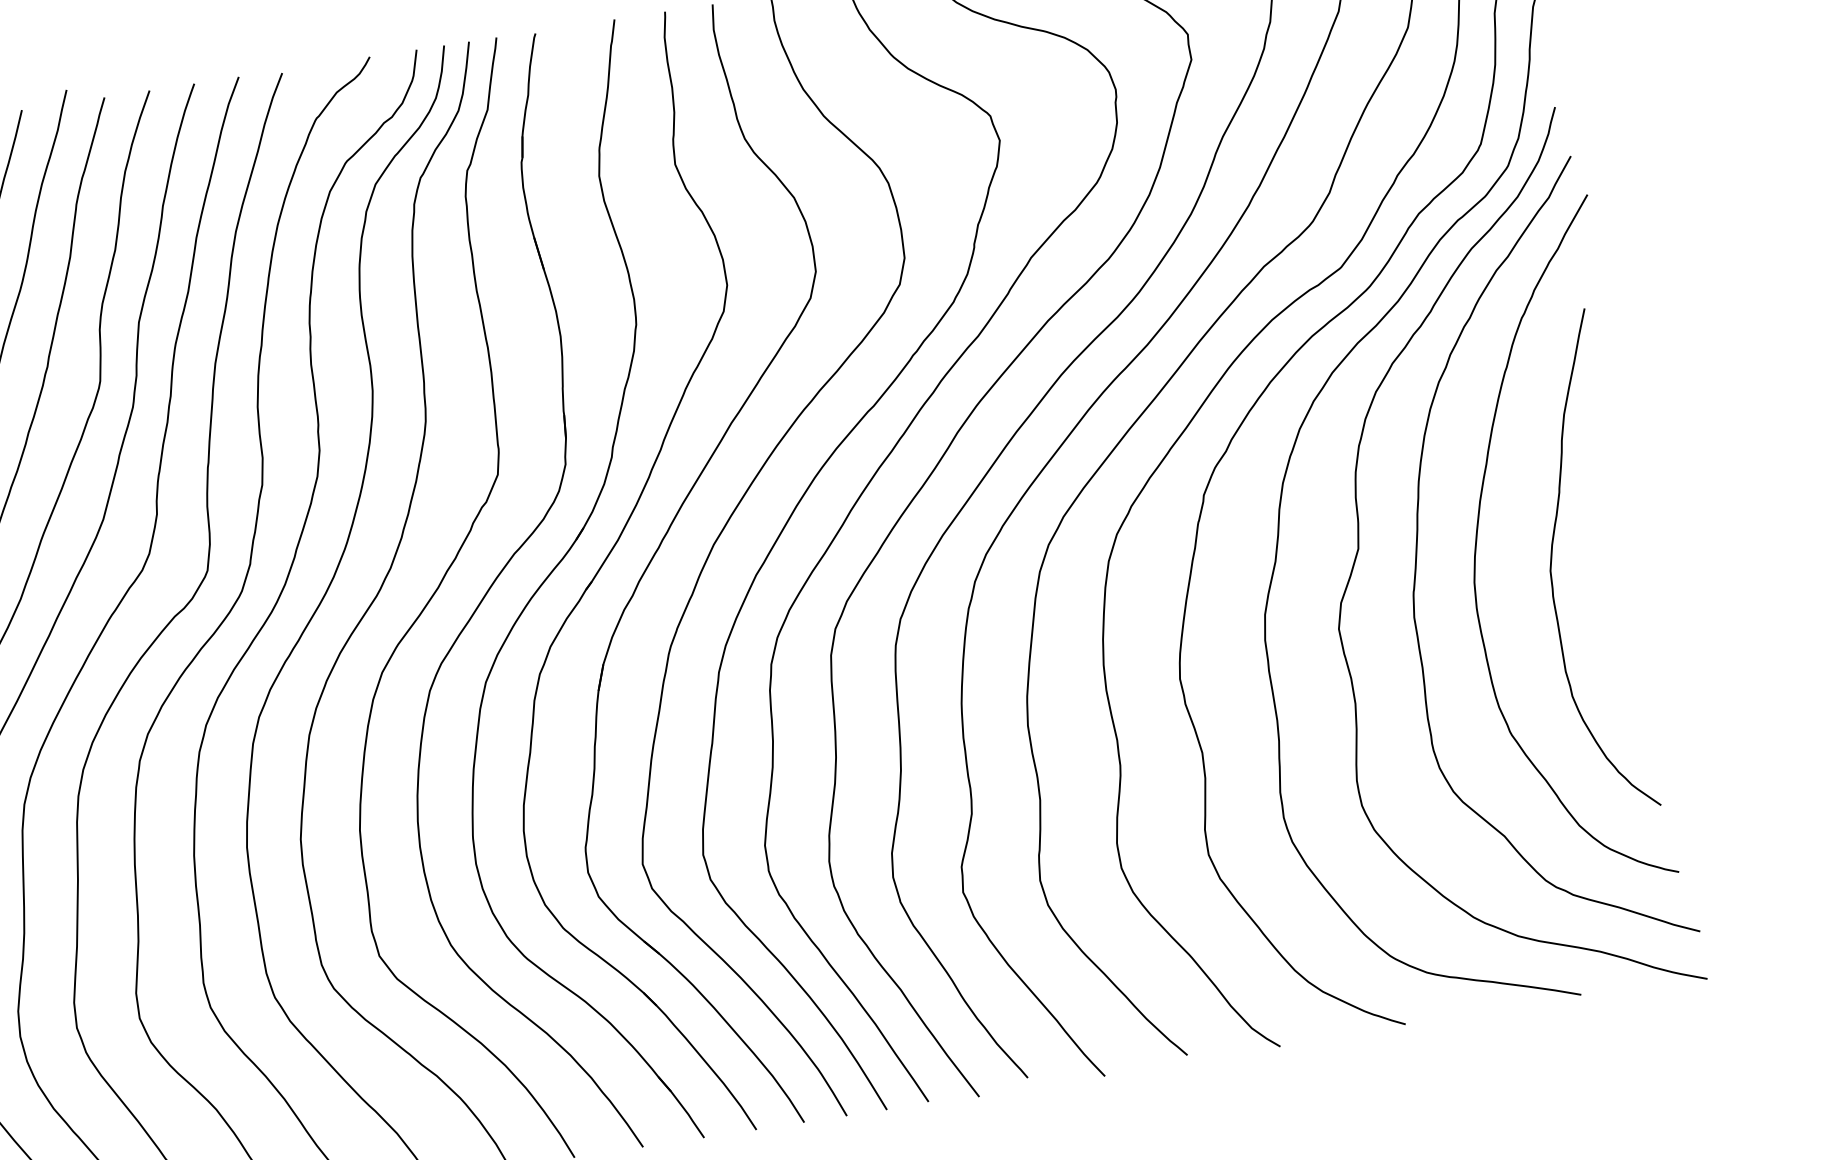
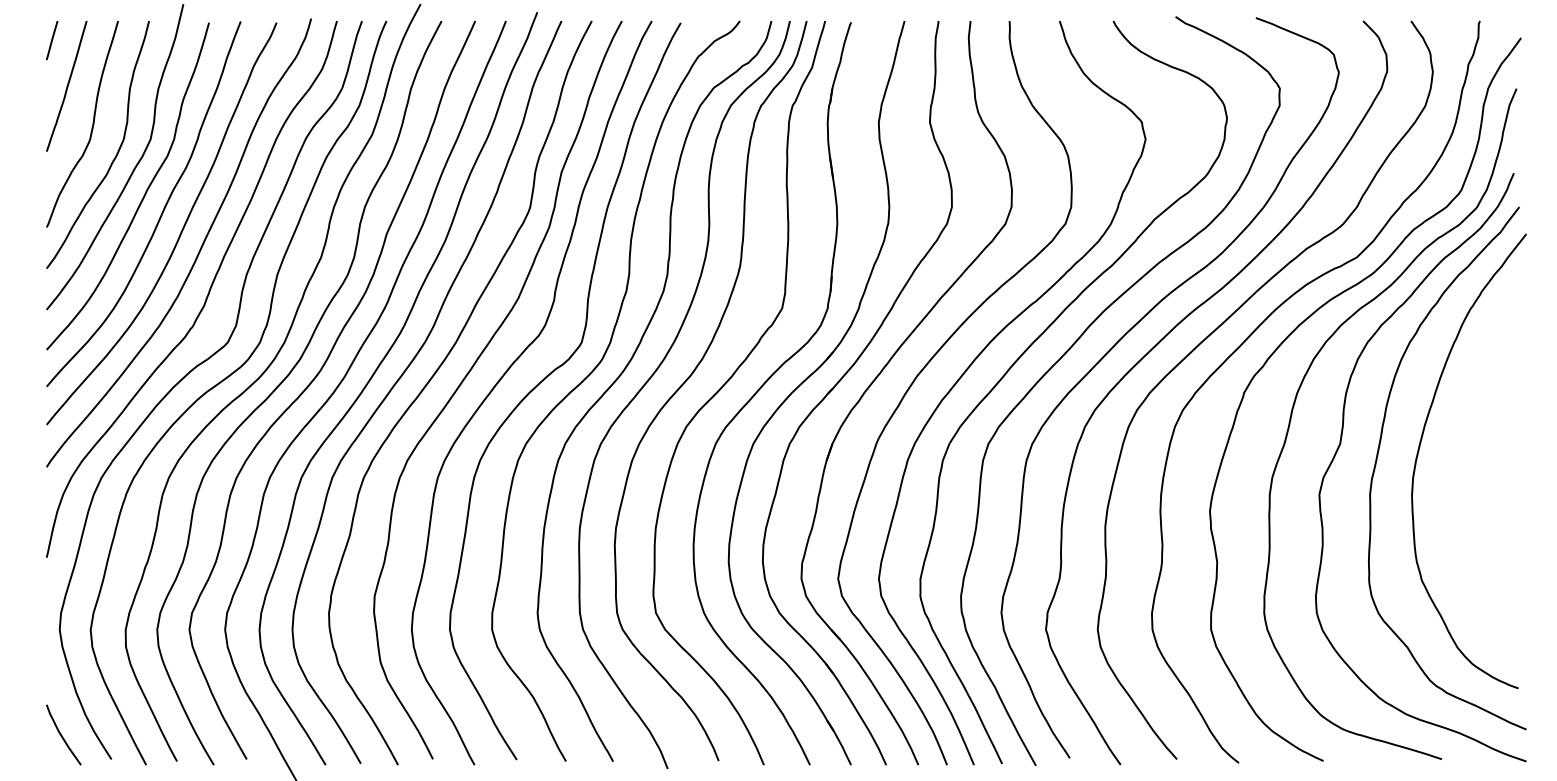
curve: (1552, 564) -> (1466, 473), removed

